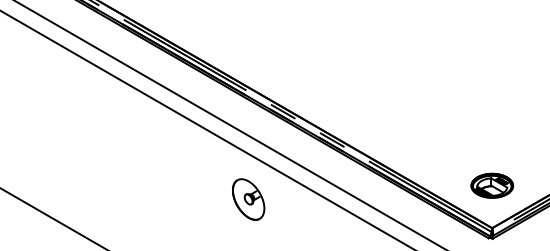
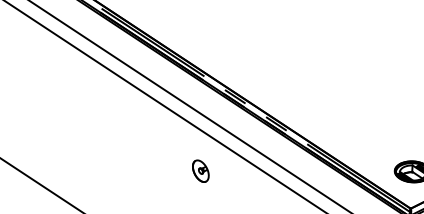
part: (248, 199) -> (200, 171), size x0.6

